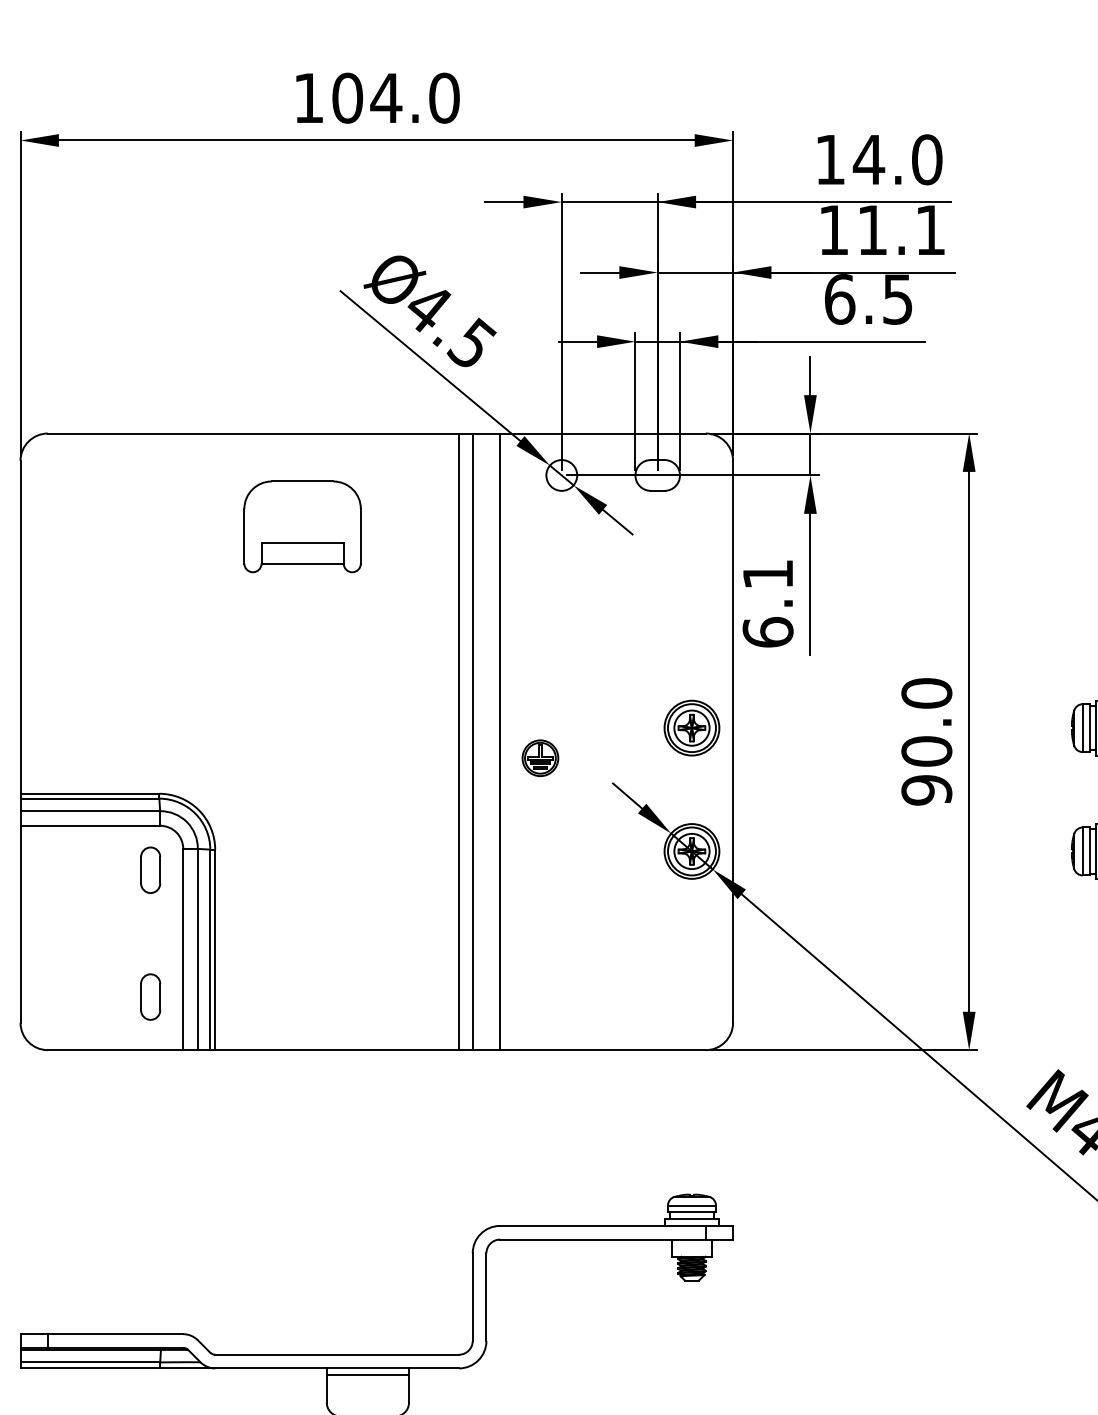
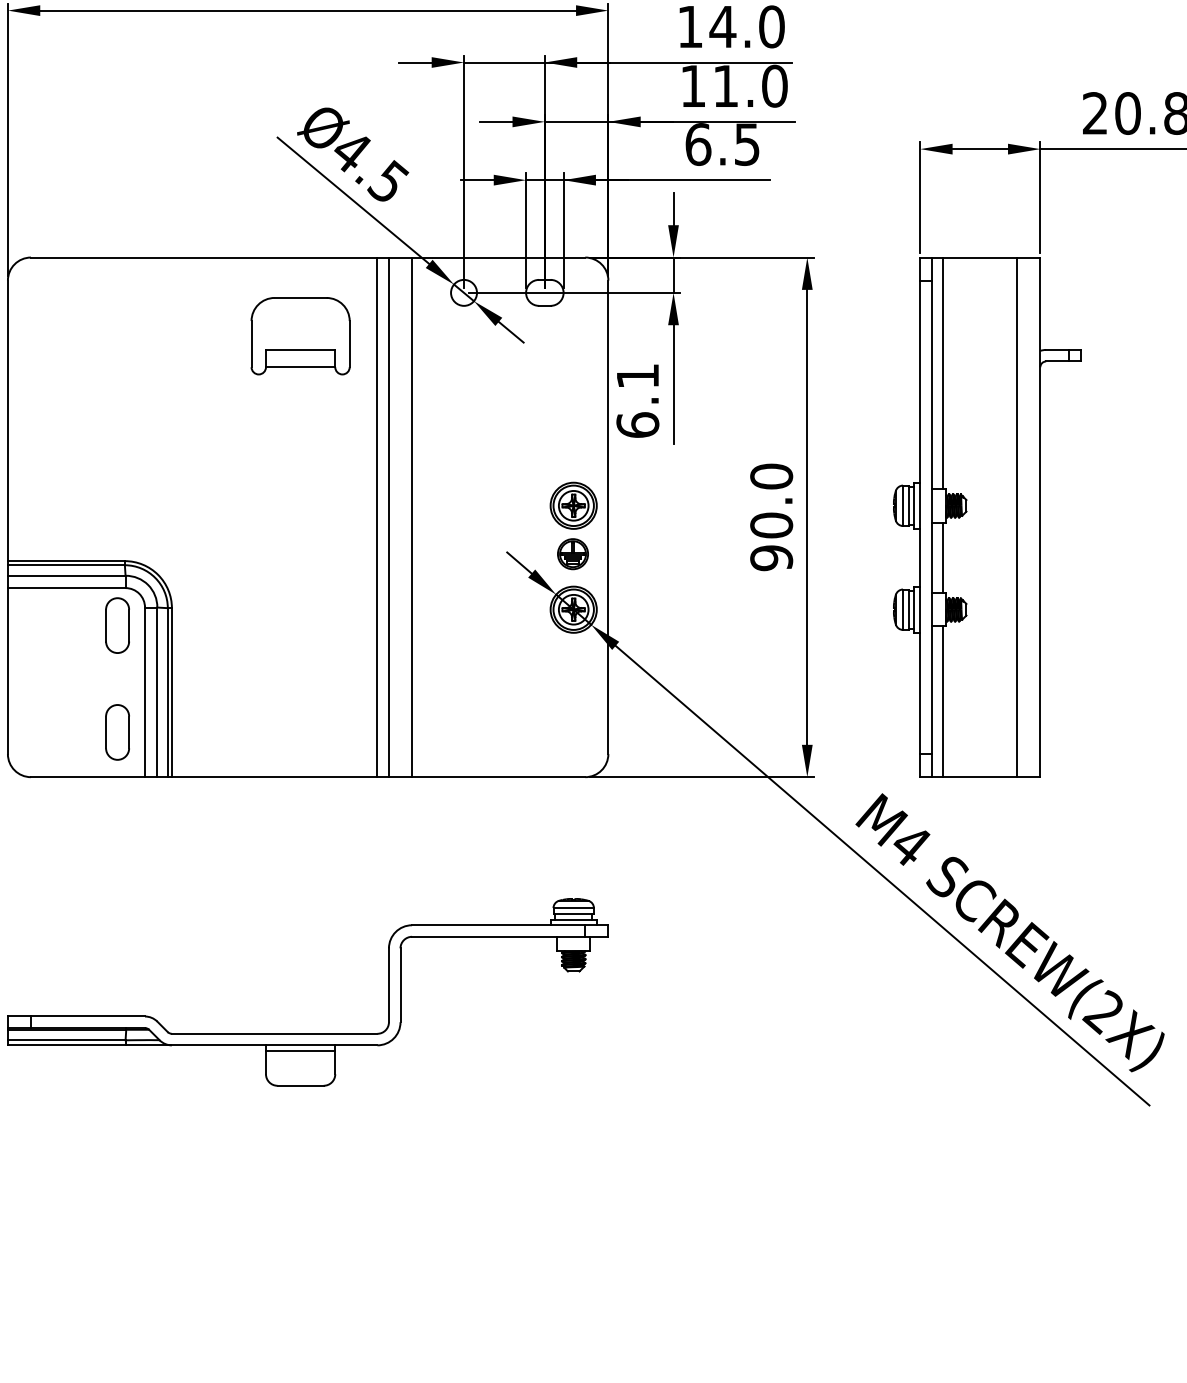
text: (930, 229) -> (774, 85), 11.1 -> 11.0
part: (302, 527) -> (300, 336), moved
part: (539, 758) -> (572, 554), moved
part: (150, 870) -> (117, 625), size x1.43
part: (150, 997) -> (117, 732), size x1.43

